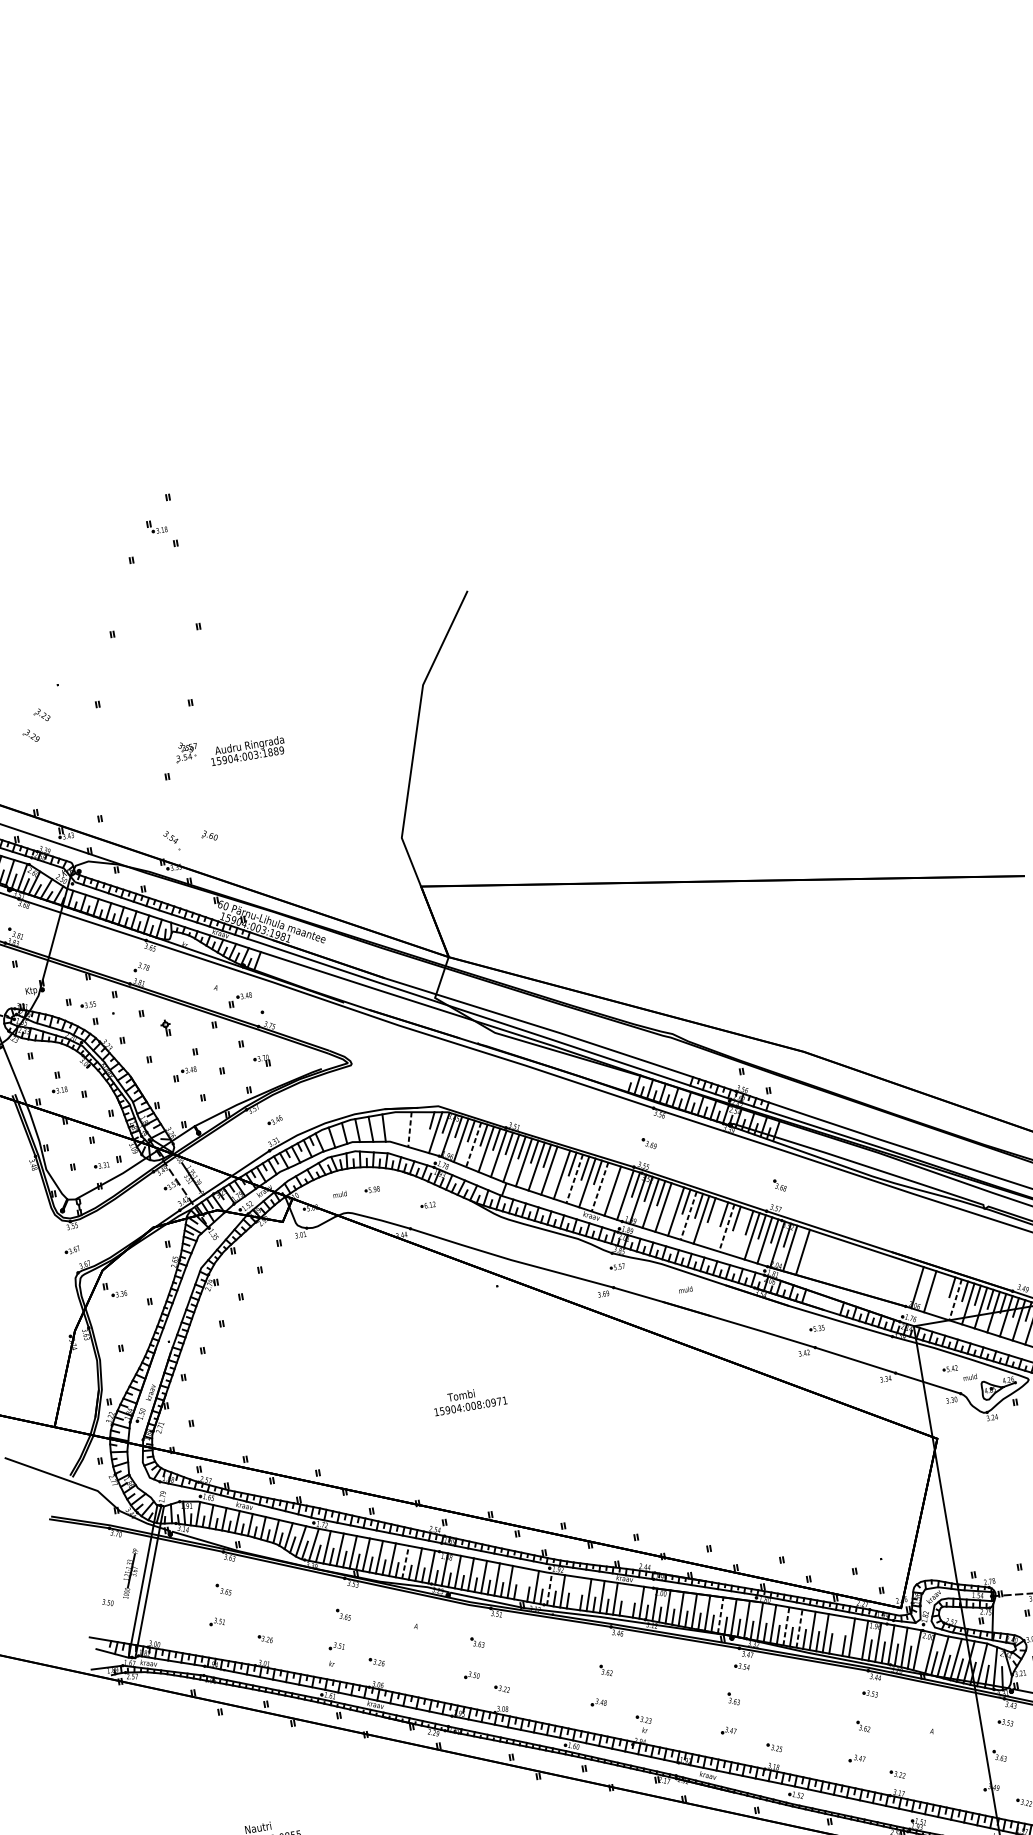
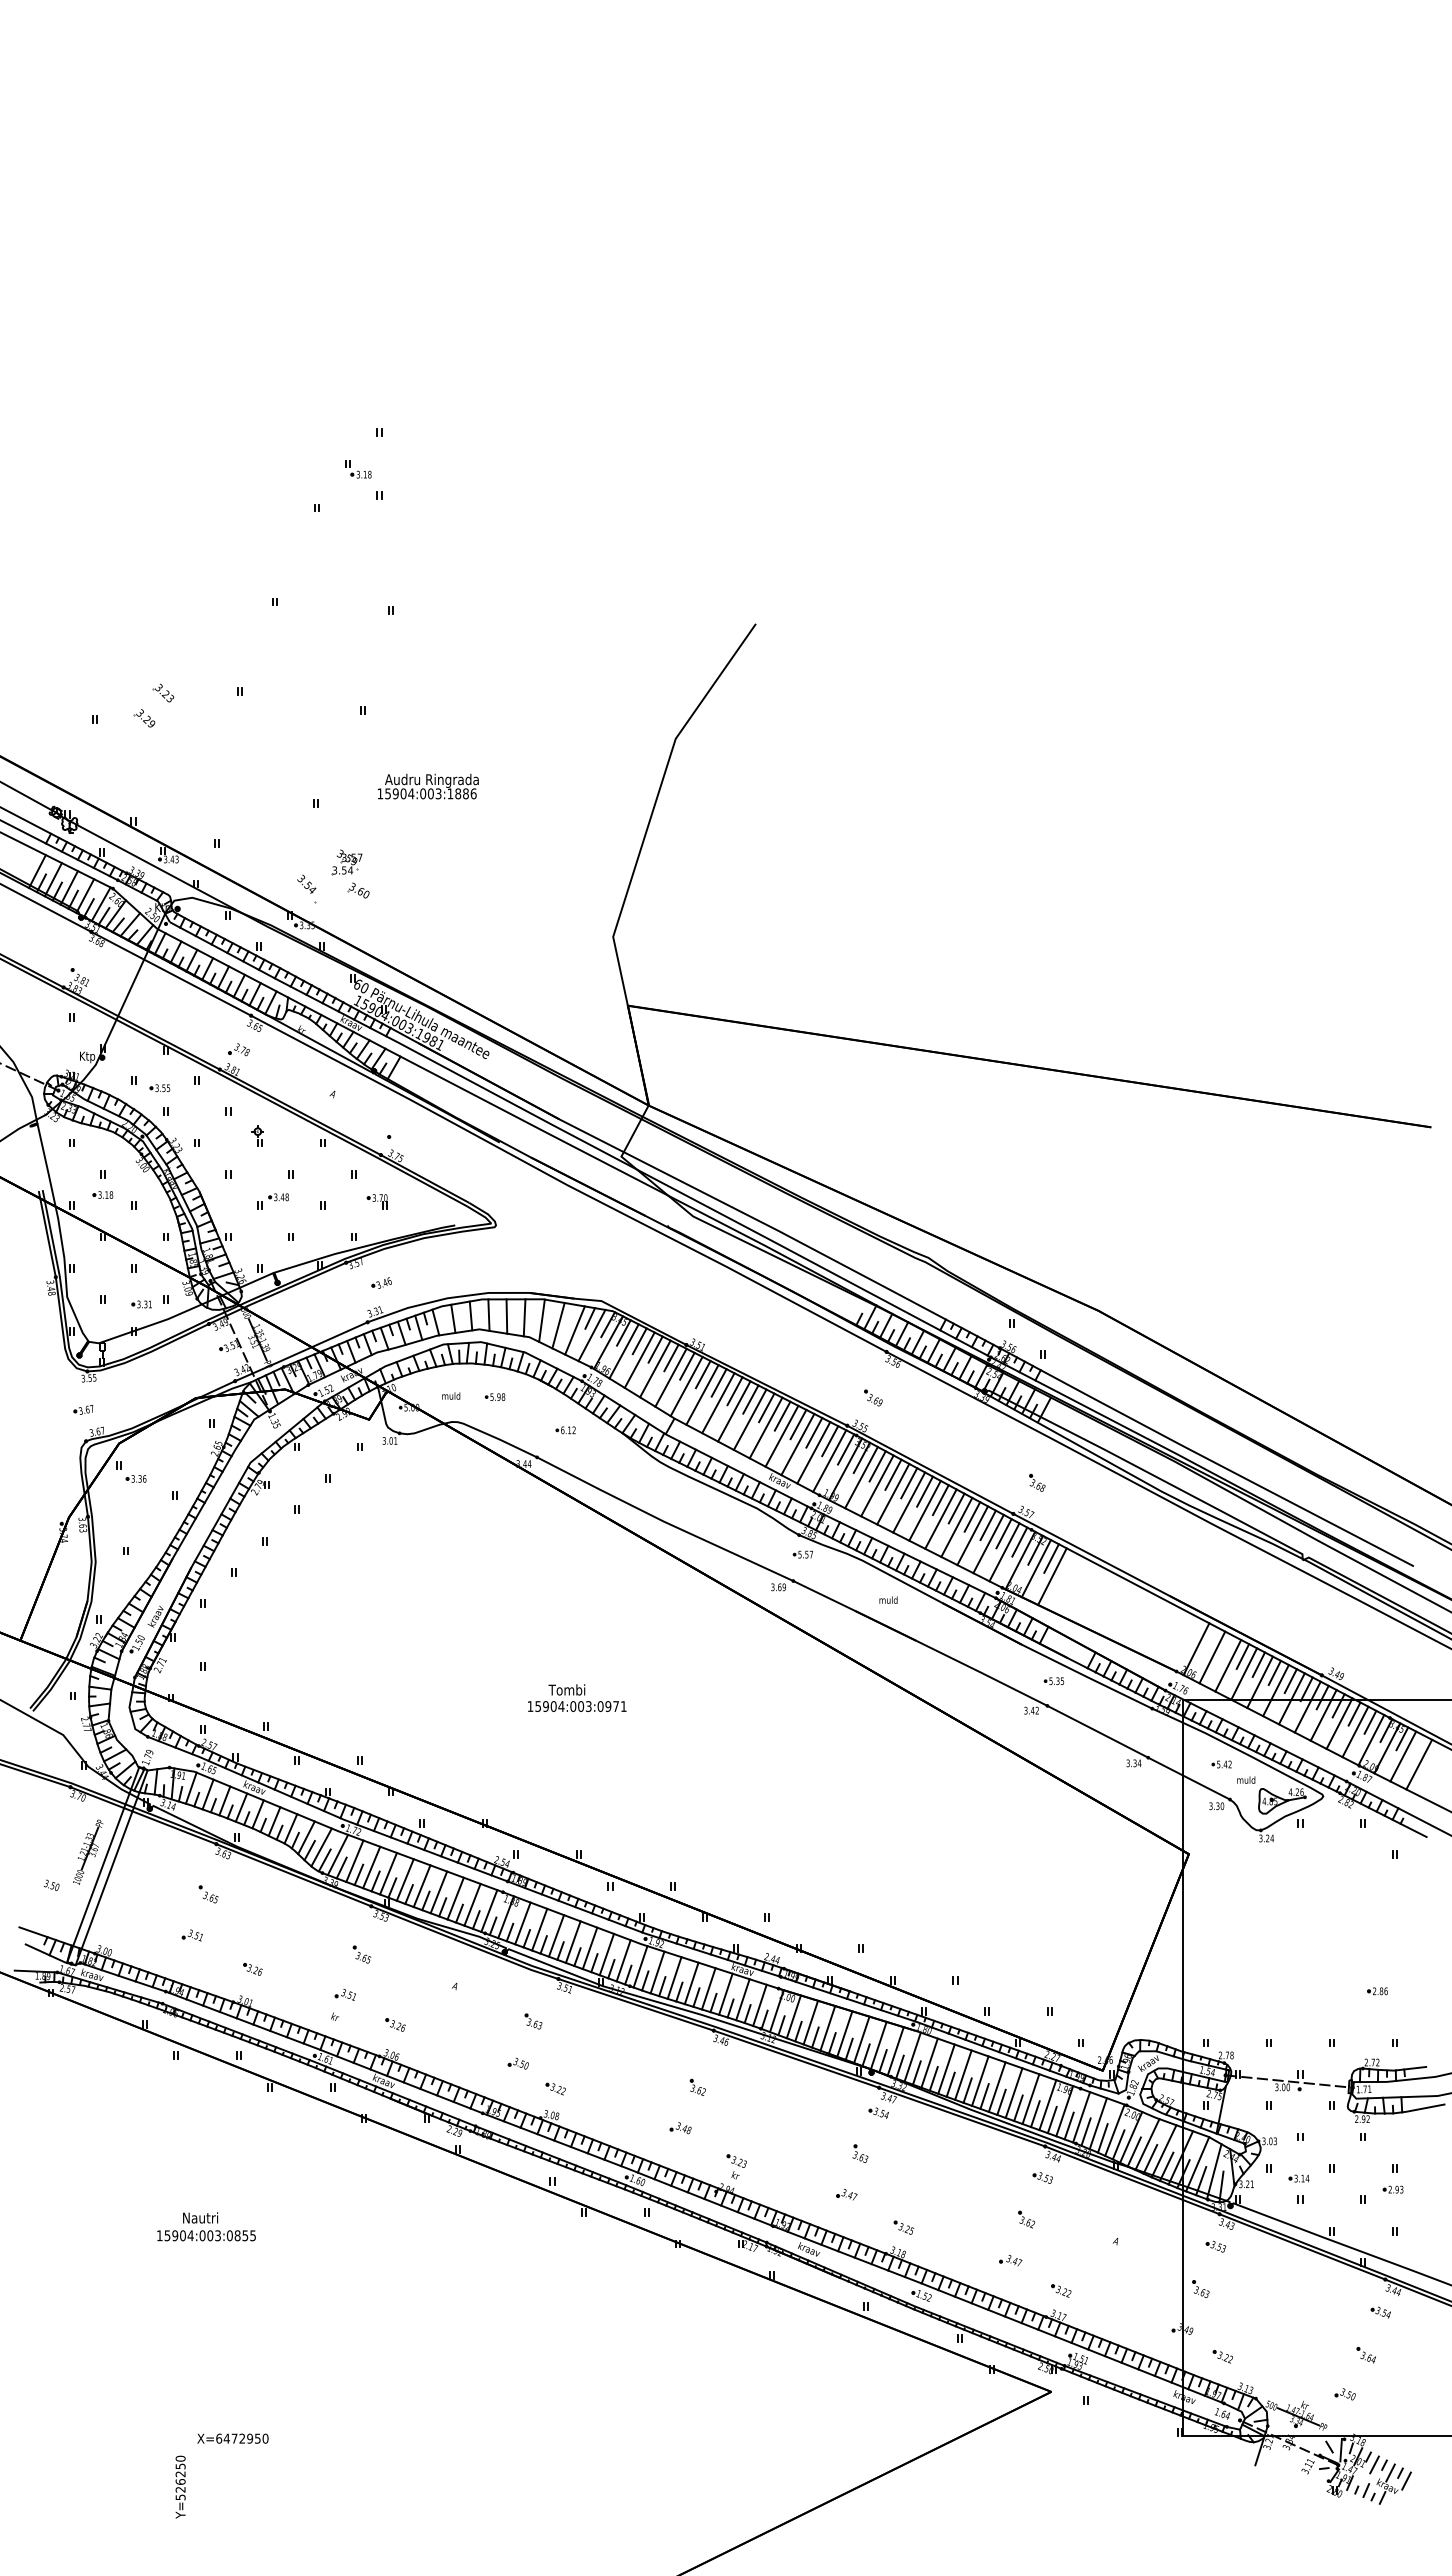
text: (281, 750) -> (473, 793), 15904:003:1889 -> 15904:003:1886
part: (186, 751) -> (346, 862), moved
part: (240, 999) -> (362, 1115), removed
line: (396, 1127) -> (541, 1320), added
line: (409, 1129) -> (558, 1325), dashed -> solid
line: (422, 1131) -> (574, 1330), added
line: (473, 1145) -> (639, 1360), dashed -> solid
line: (559, 1159) -> (750, 1399), added
line: (610, 1176) -> (814, 1432), added
line: (574, 1179) -> (765, 1428), dashed -> solid
line: (623, 1180) -> (830, 1441), added
line: (599, 1187) -> (797, 1444), dashed -> solid
line: (673, 1197) -> (893, 1474), added
line: (688, 1215) -> (908, 1502), dashed -> solid
line: (713, 1223) -> (940, 1518), added
line: (726, 1228) -> (956, 1527), dashed -> solid
line: (739, 1232) -> (972, 1535), added
line: (800, 1239) -> (1051, 1558), added
line: (943, 1295) -> (1228, 1665), added
line: (955, 1300) -> (1244, 1674), dashed -> solid
text: (479, 1404) -> (588, 1706), 15904:008:0971 -> 15904:003:0971
line: (405, 1562) -> (455, 1898), dashed -> solid
line: (523, 1584) -> (606, 1954), added
line: (549, 1589) -> (640, 1966), dashed -> solid
line: (575, 1592) -> (674, 1977), added
line: (628, 1600) -> (742, 1999), added
line: (720, 1615) -> (861, 2039), dashed -> solid
line: (786, 1626) -> (946, 2069), dashed -> solid
line: (799, 1628) -> (963, 2074), dashed -> solid
line: (838, 1635) -> (1013, 2092), added
line: (857, 1648) -> (1035, 2114), added
line: (921, 1660) -> (1118, 2144), added

